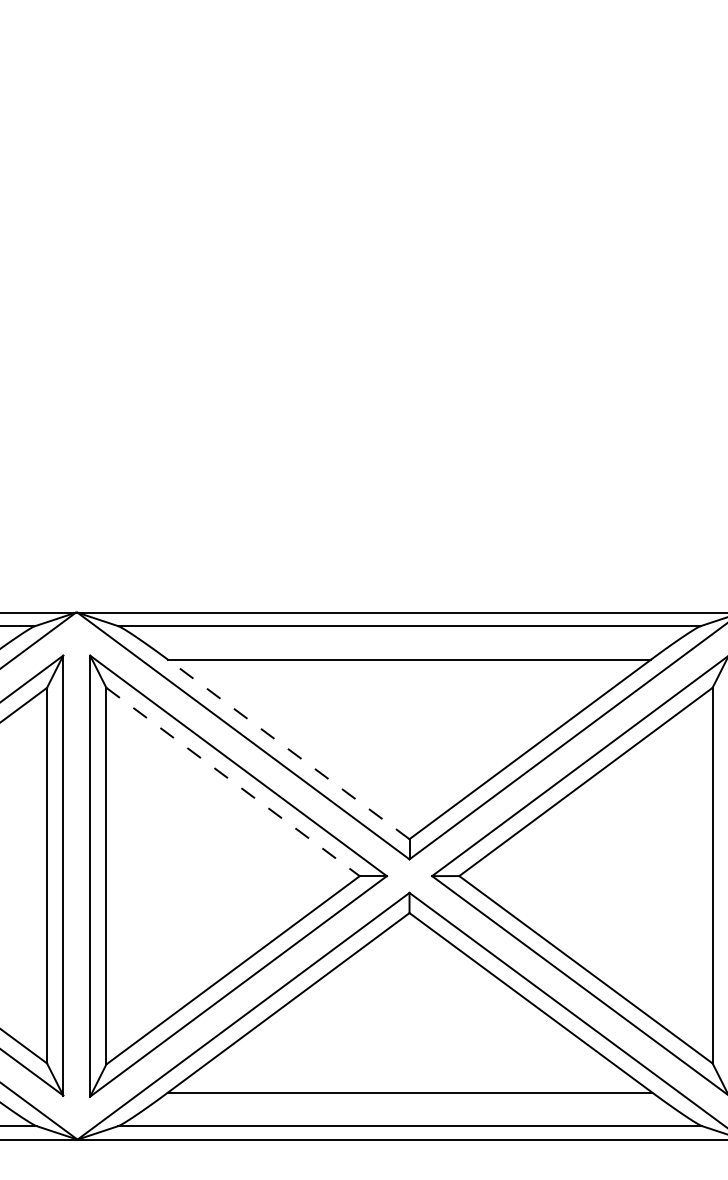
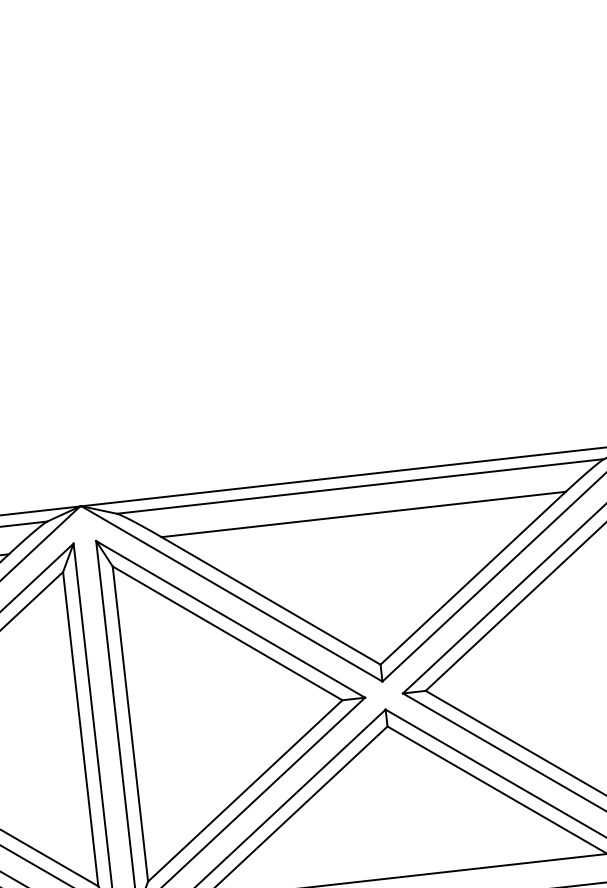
line: (288, 749) -> (270, 600), dashed -> solid
line: (233, 782) -> (227, 633), dashed -> solid

